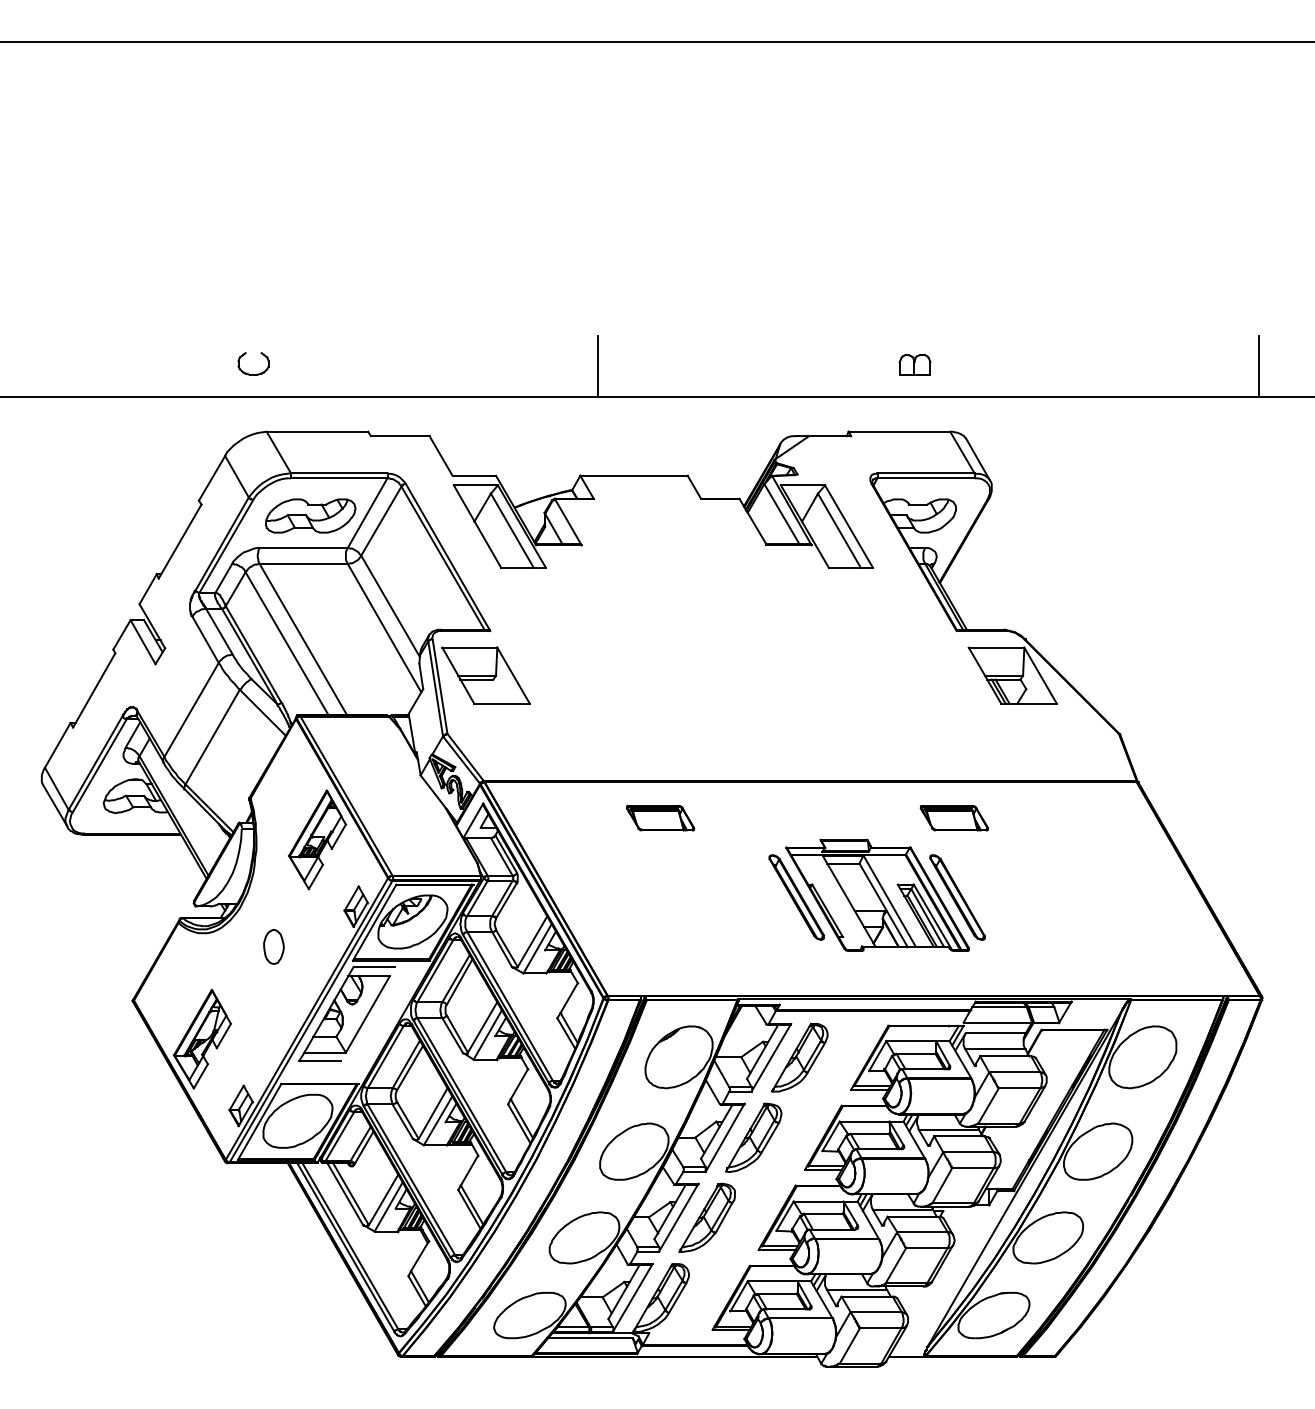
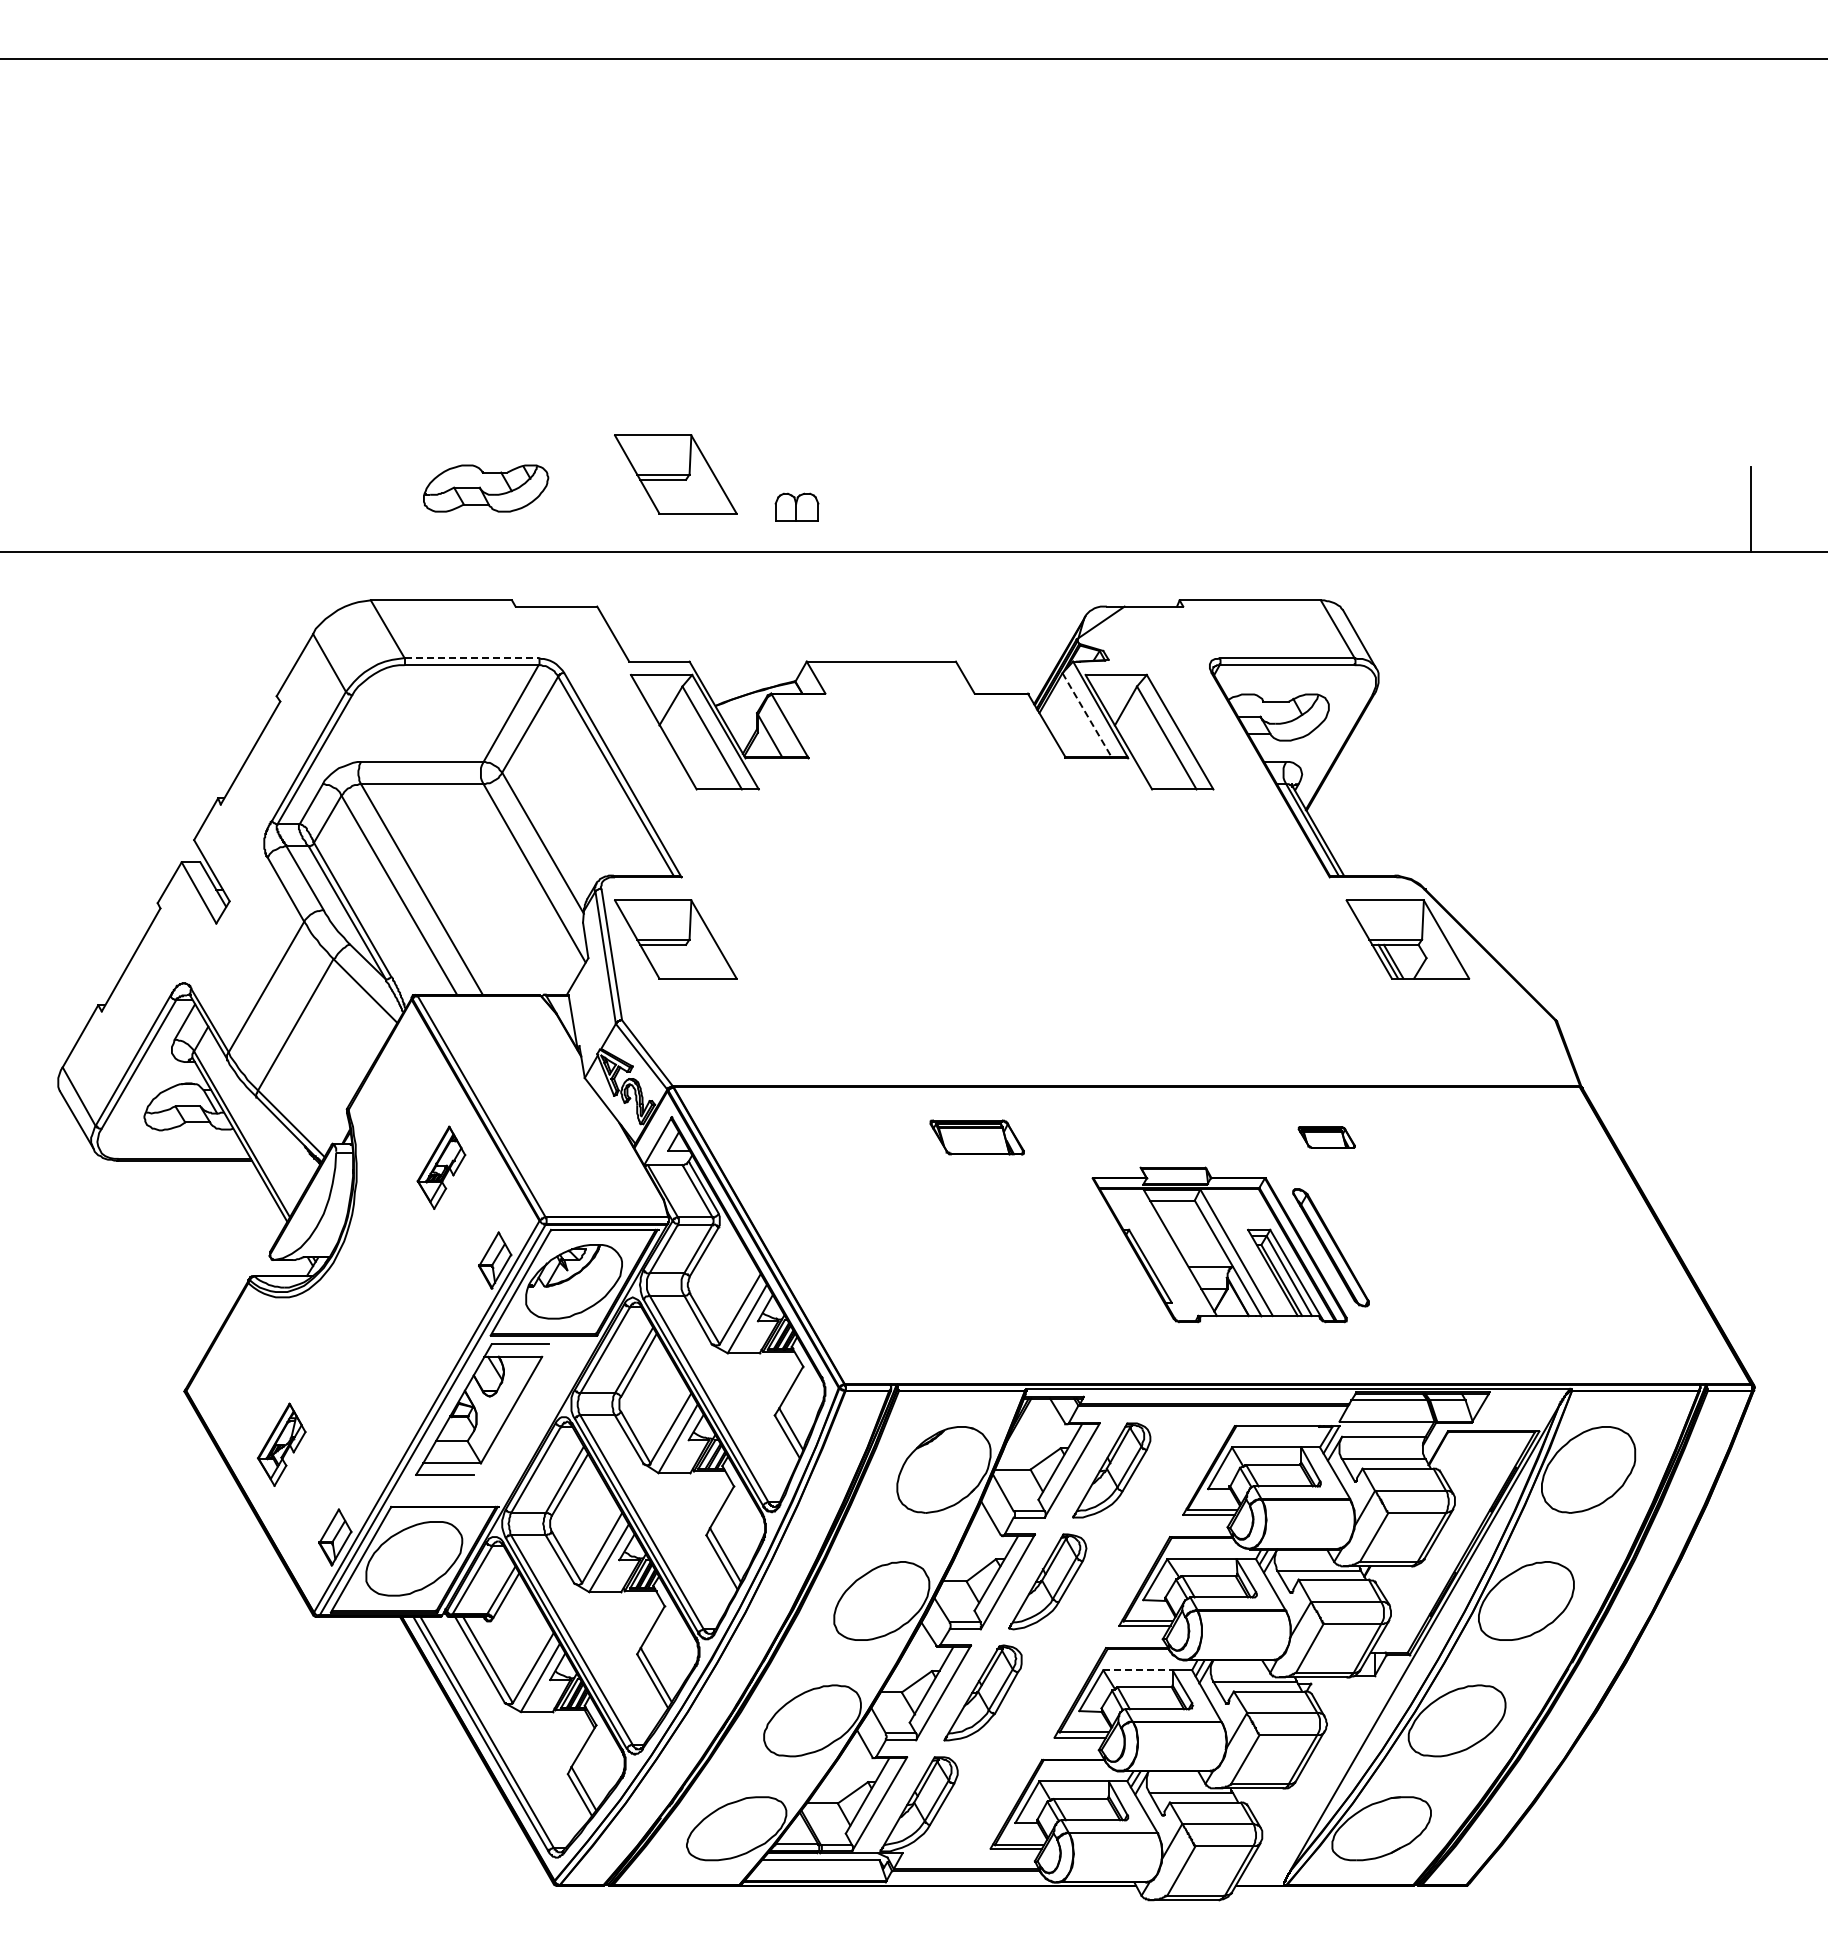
part: (485, 341) -> (675, 474), added
part: (914, 364) -> (796, 506), moved
line: (597, 366) -> (830, 509), removed
part: (253, 374) -> (352, 520), removed
line: (339, 473) -> (472, 658), solid -> dashed
line: (782, 514) -> (1087, 715), solid -> dashed
part: (311, 515) -> (486, 488), moved
part: (660, 818) -> (976, 1137), moved
part: (954, 818) -> (1326, 1137), size x0.6
part: (317, 839) -> (441, 1167), size x0.6
part: (796, 897) -> (1107, 1247), removed
part: (273, 946) -> (380, 1316), removed
part: (202, 1039) -> (281, 1444), size x0.6
line: (818, 1201) -> (1137, 1670), solid -> dashed

